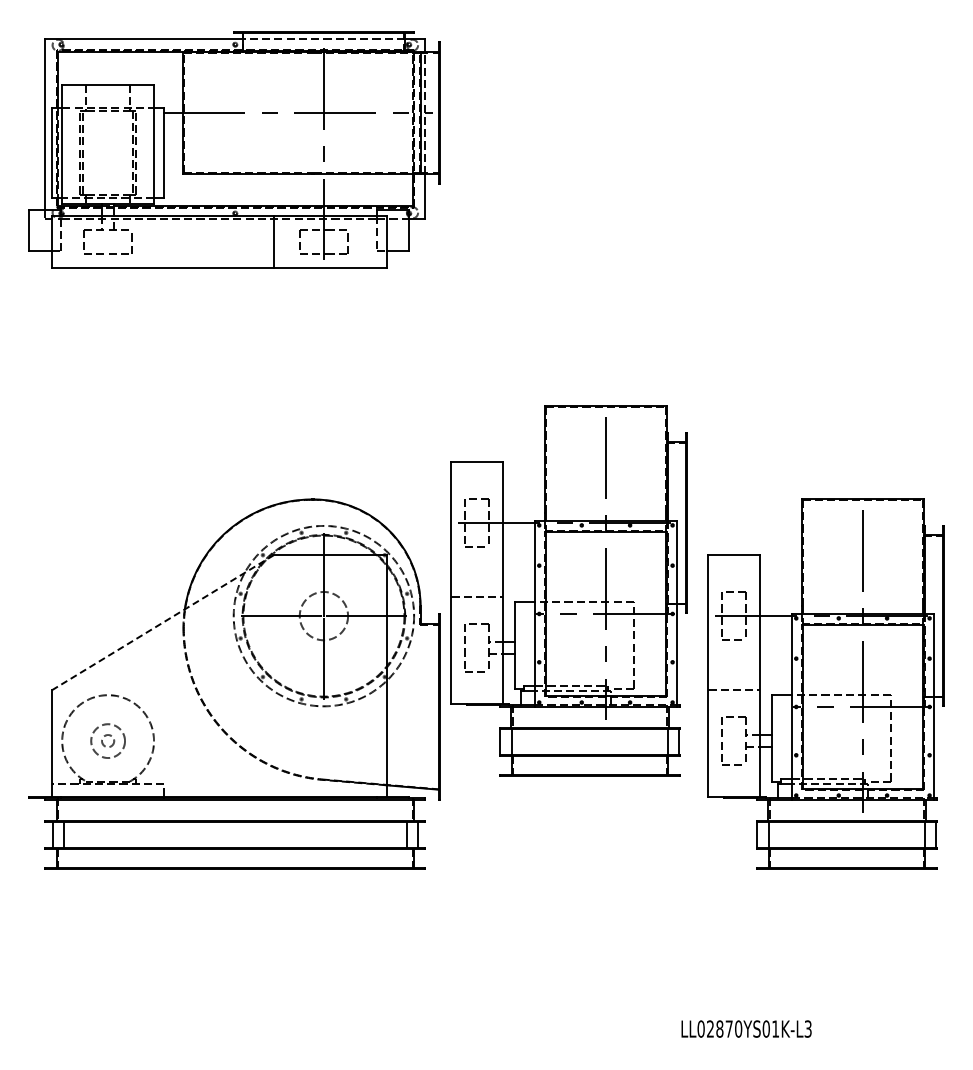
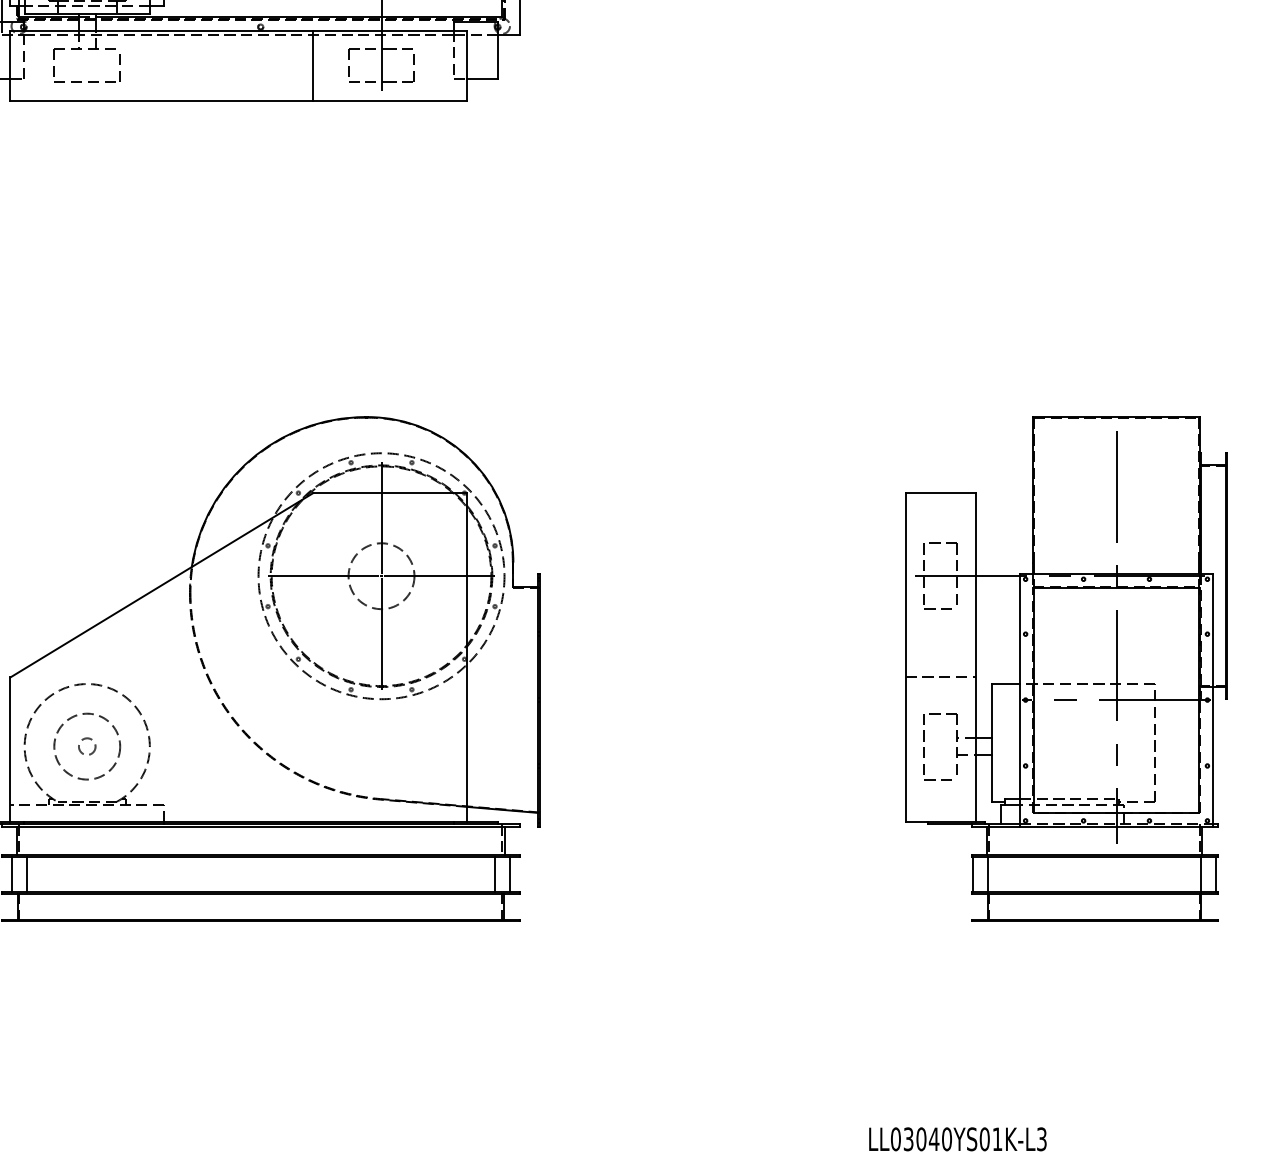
part: (568, 590) -> (715, 541), removed
line: (162, 623) -> (161, 586), dashed -> solid
circle: (107, 740) -> (86, 745), size x1.43
text: (720, 1028) -> (922, 1138), LL02870YS01K-L3 -> LL03040YS01K-L3

